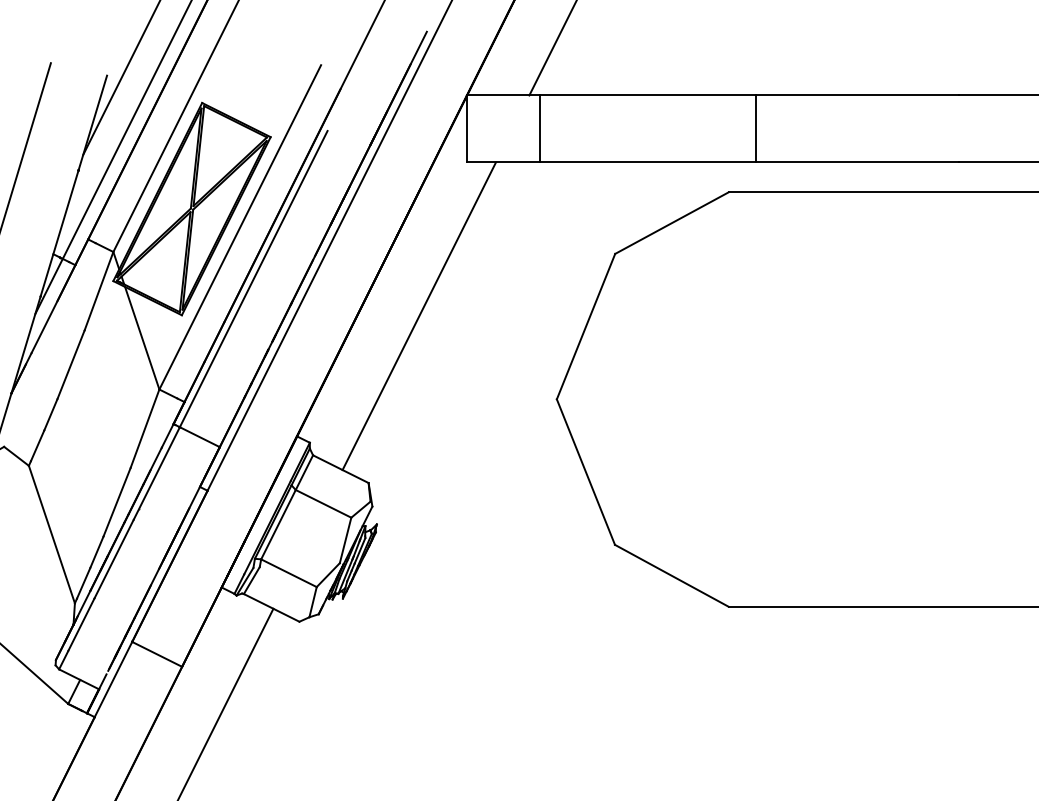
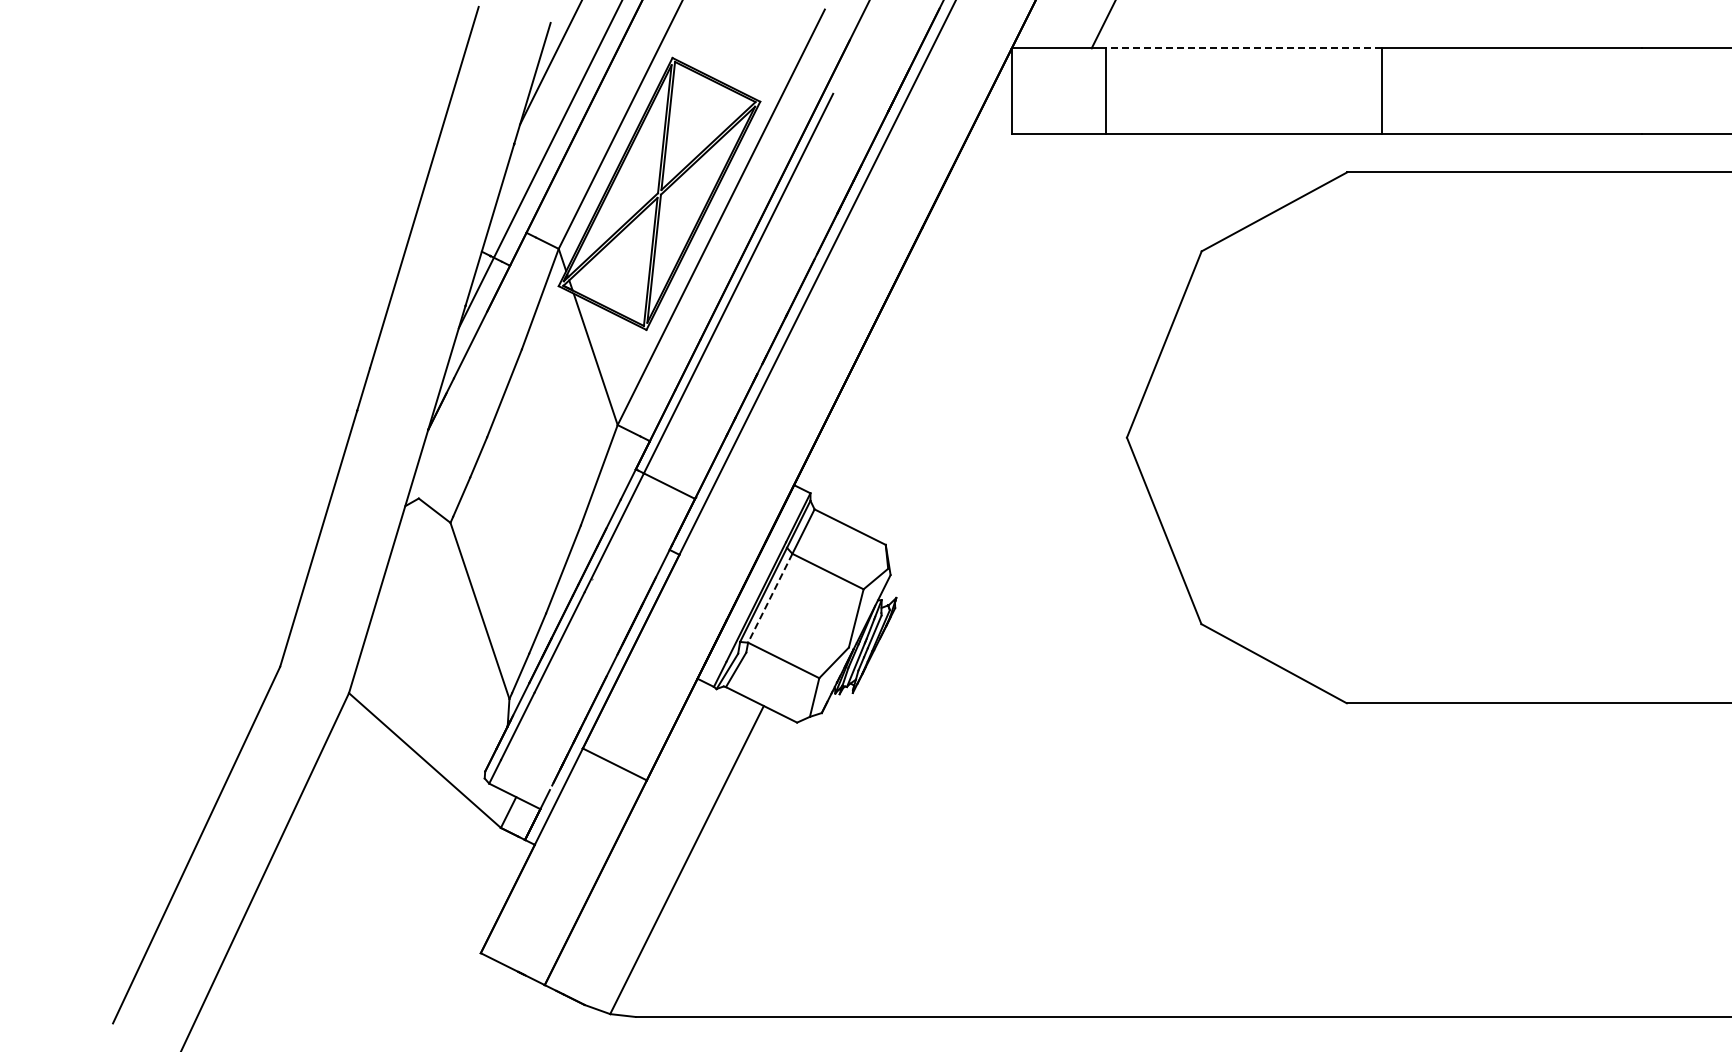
line: (647, 95) -> (1243, 48), solid -> dashed
line: (419, 316) -> (950, 331), removed
line: (278, 524) -> (770, 598), solid -> dashed

